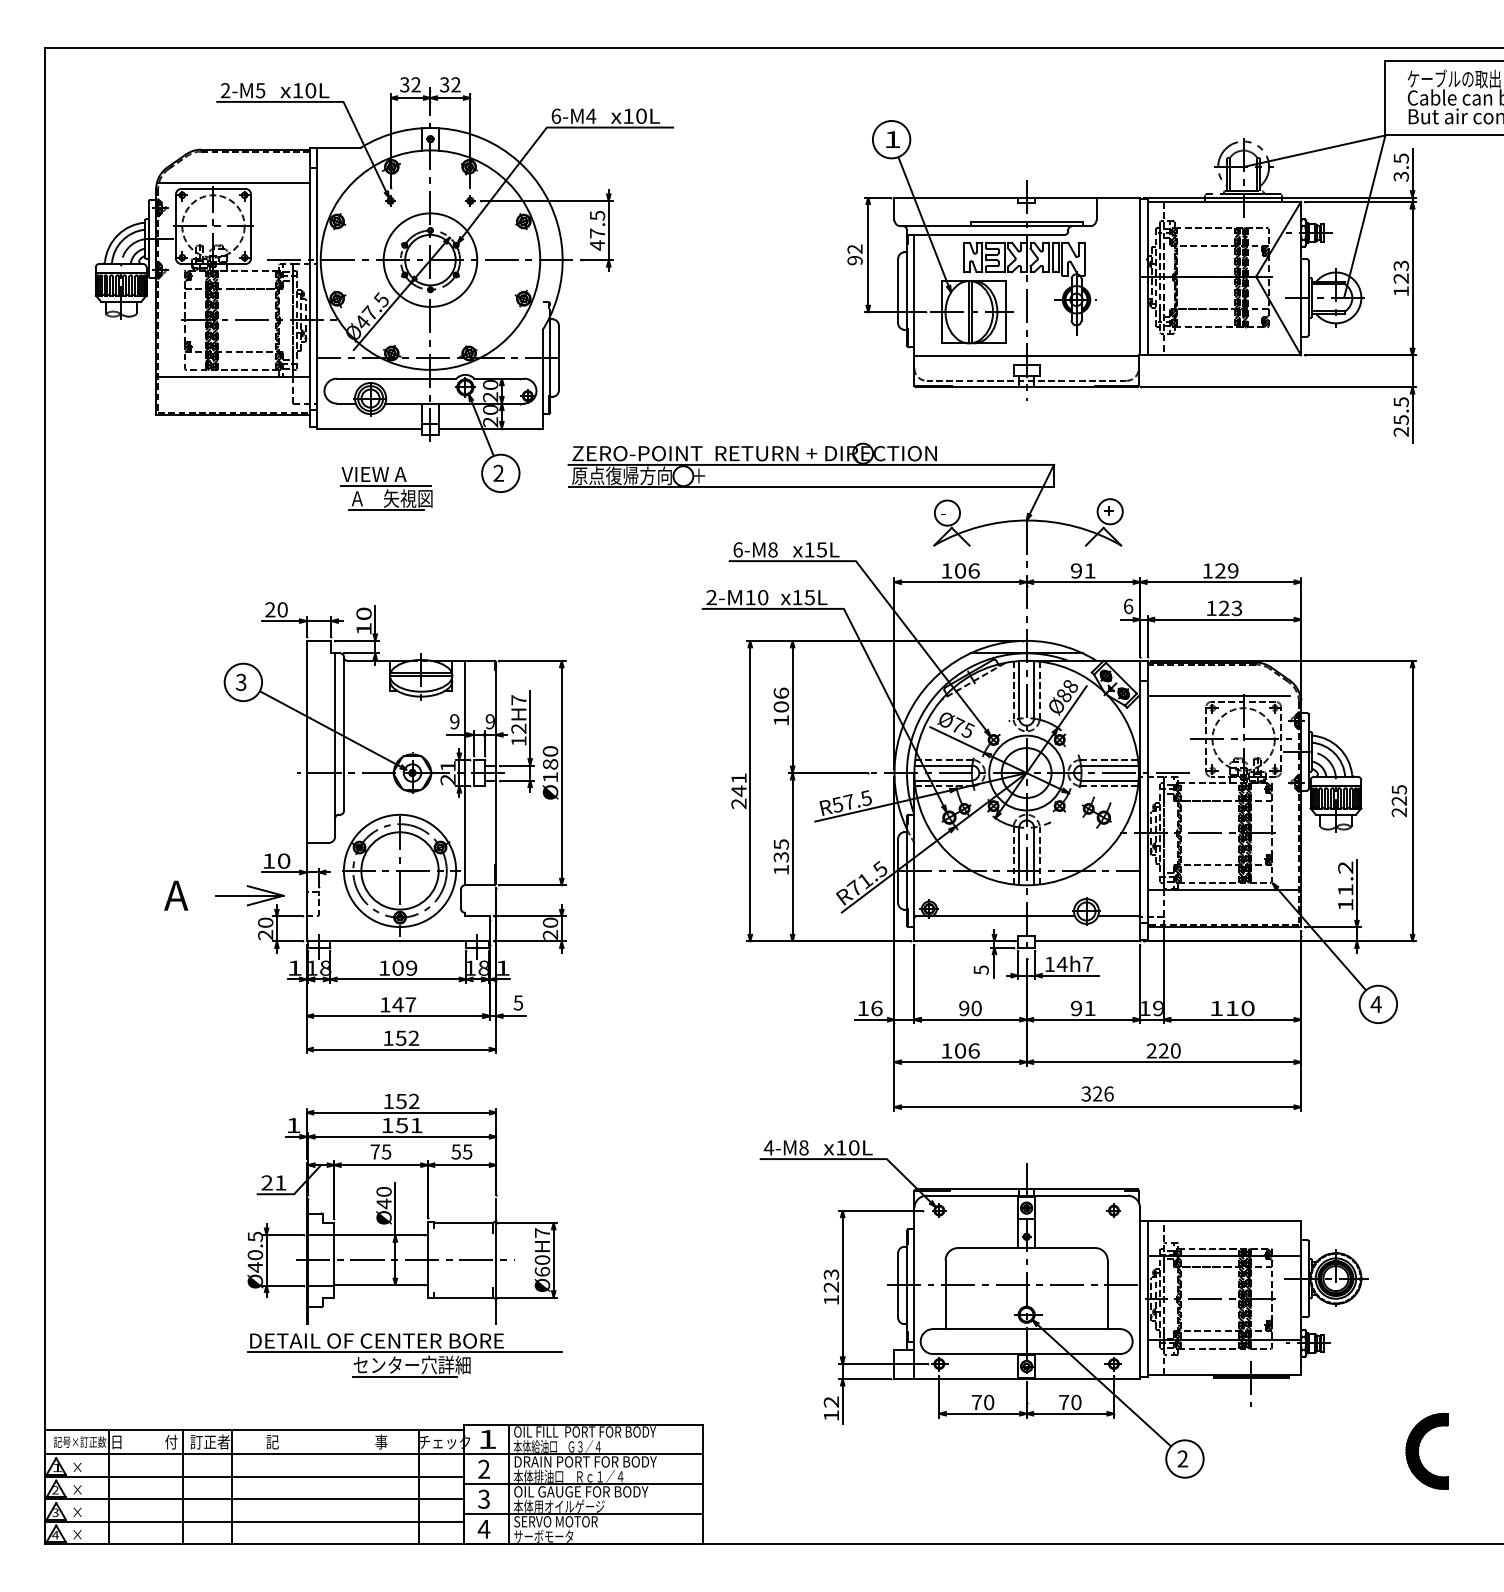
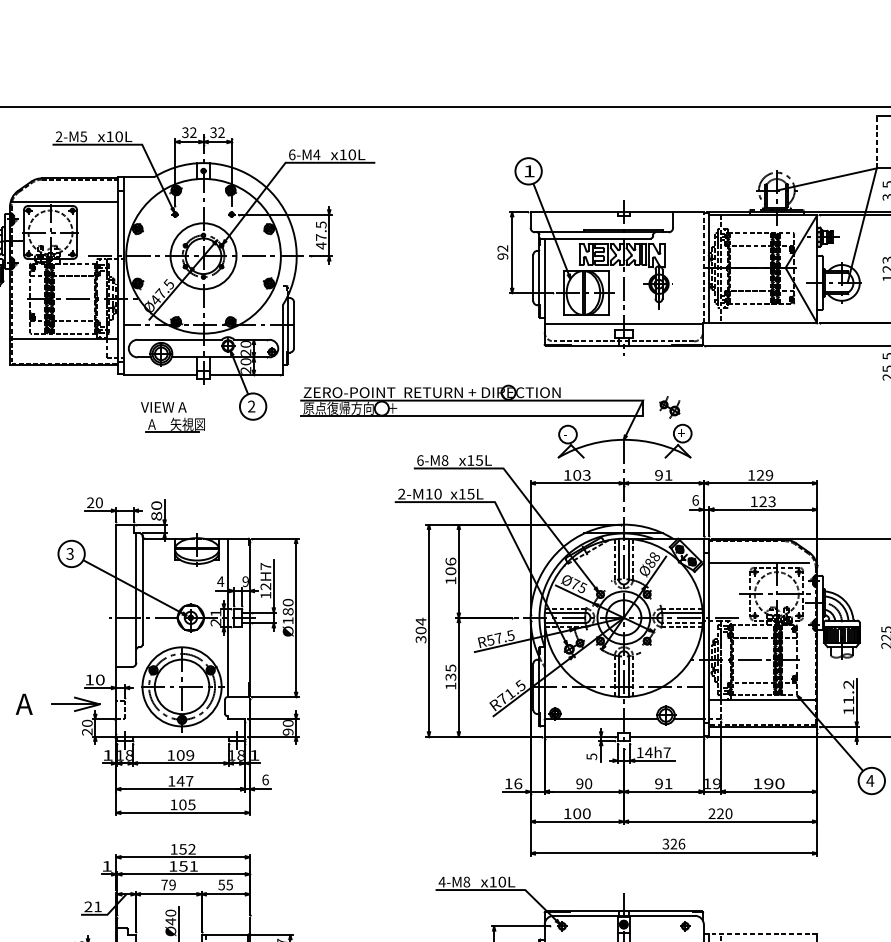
line: (1385, 97) -> (876, 141), solid -> dashed
line: (1140, 276) -> (704, 267), solid -> dashed
line: (386, 485) -> (172, 415), removed
text: (973, 570) -> (586, 475), 106 -> 103
text: (363, 628) -> (156, 515), 10 -> 80
text: (454, 721) -> (220, 581), 9 -> 4
line: (1109, 780) -> (682, 623), solid -> dashed
text: (738, 790) -> (420, 630), 241 -> 304
part: (1096, 812) -> (669, 407), moved
text: (550, 934) -> (288, 731), 20 -> 90
text: (518, 1002) -> (265, 779), 5 -> 6
text: (1231, 1008) -> (768, 783), 110 -> 190
text: (407, 1037) -> (187, 804), 152 -> 105
text: (973, 1050) -> (586, 813), 106 -> 100
text: (386, 1151) -> (172, 884), 75 -> 79
line: (1220, 1221) -> (760, 934), solid -> dashed

